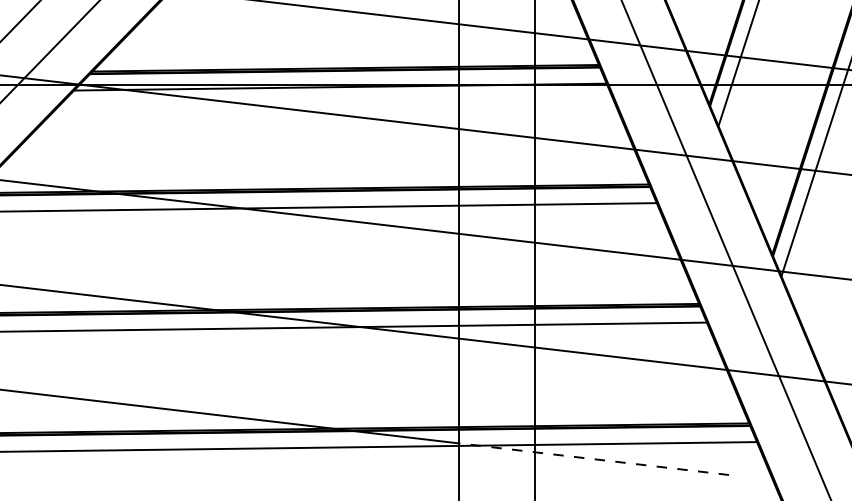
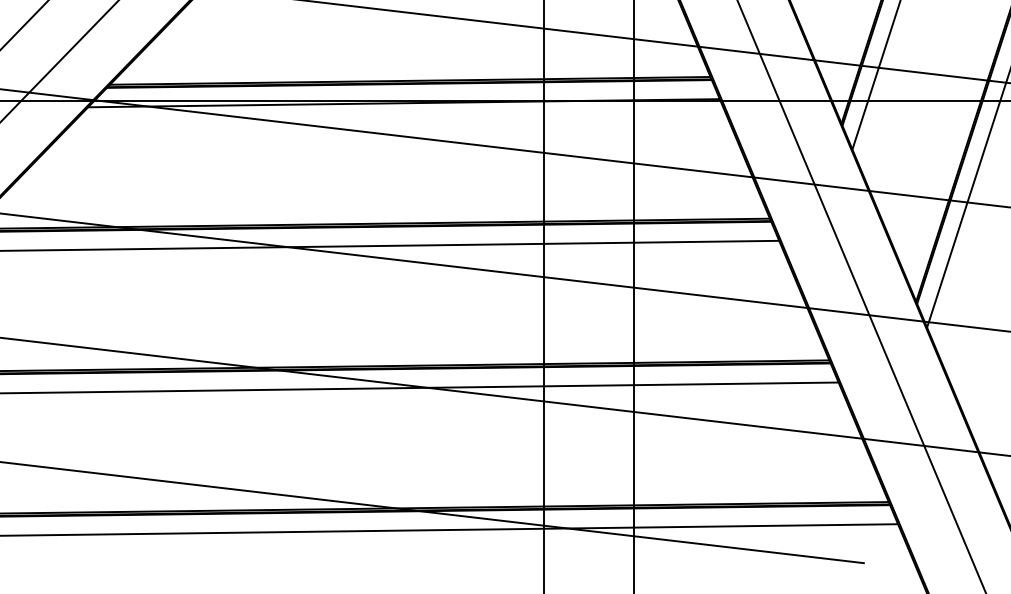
line: (593, 459) -> (704, 544), dashed -> solid

